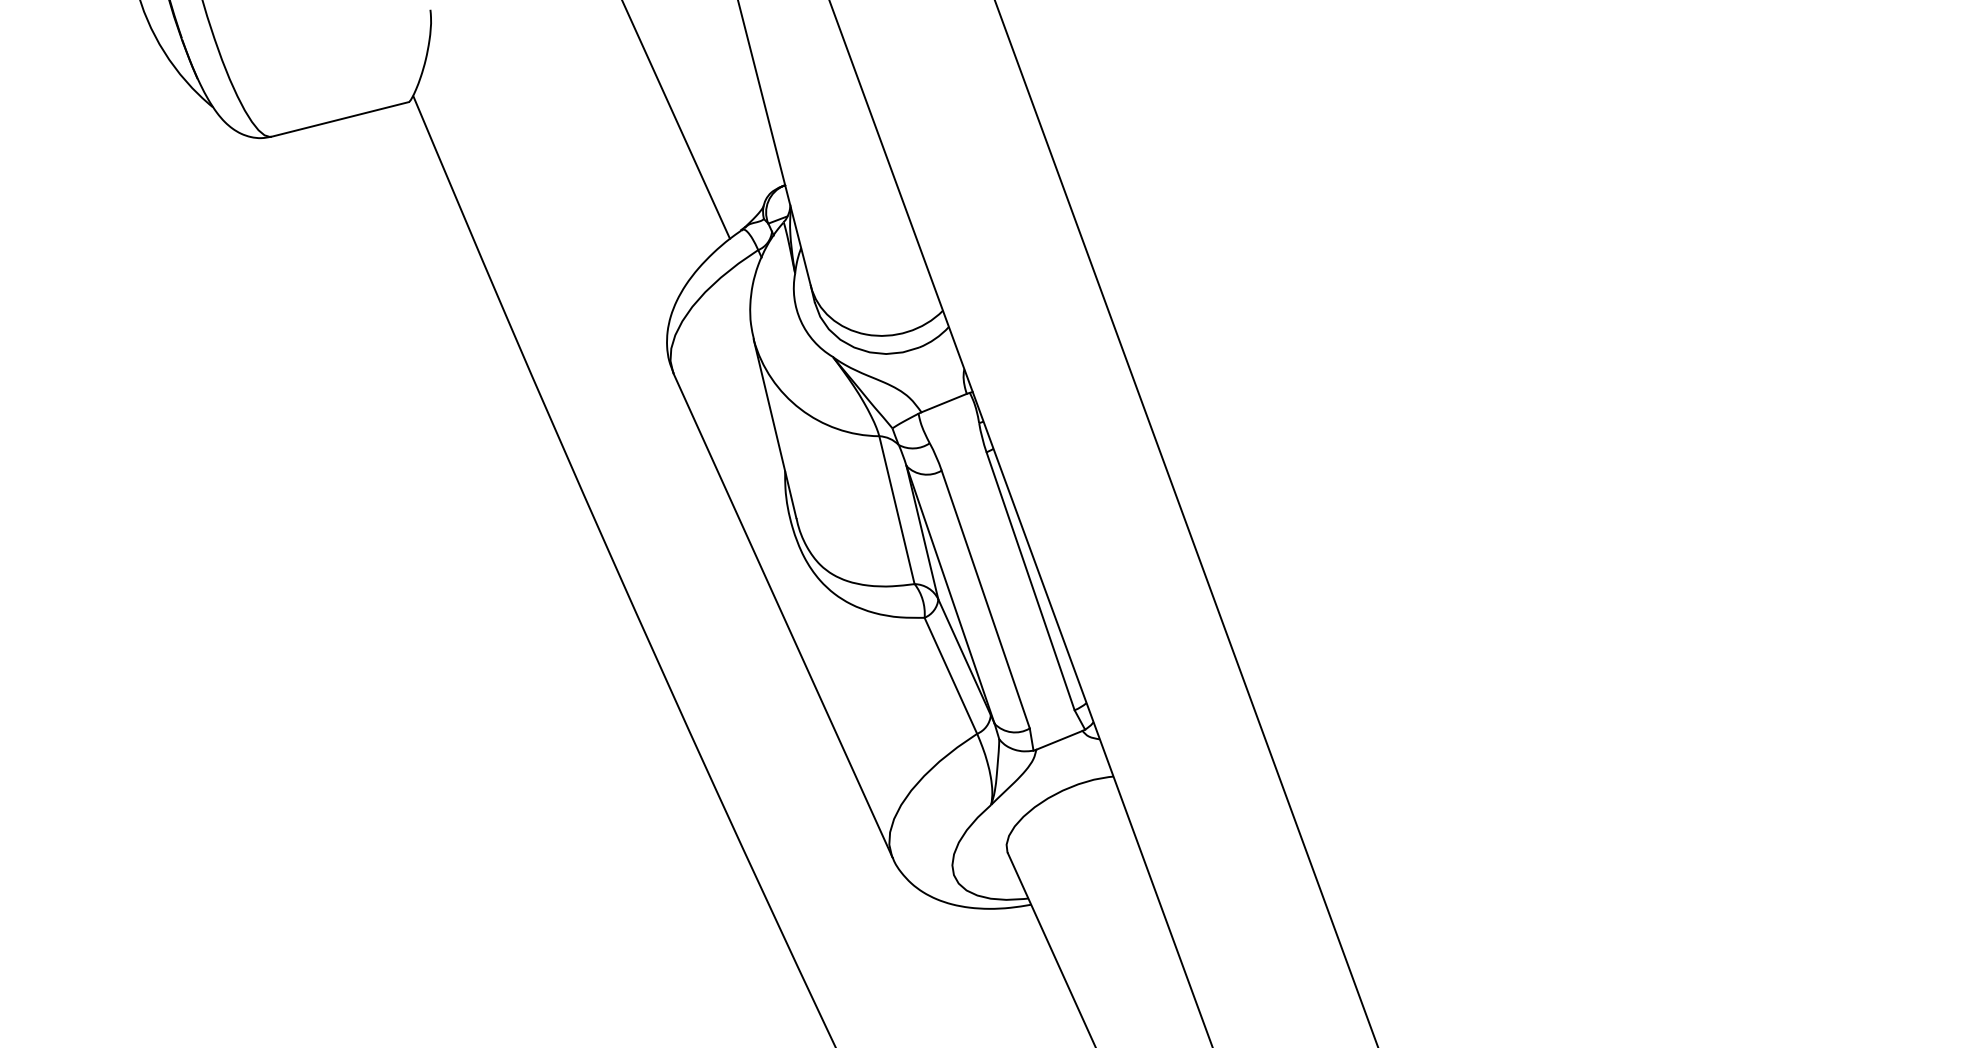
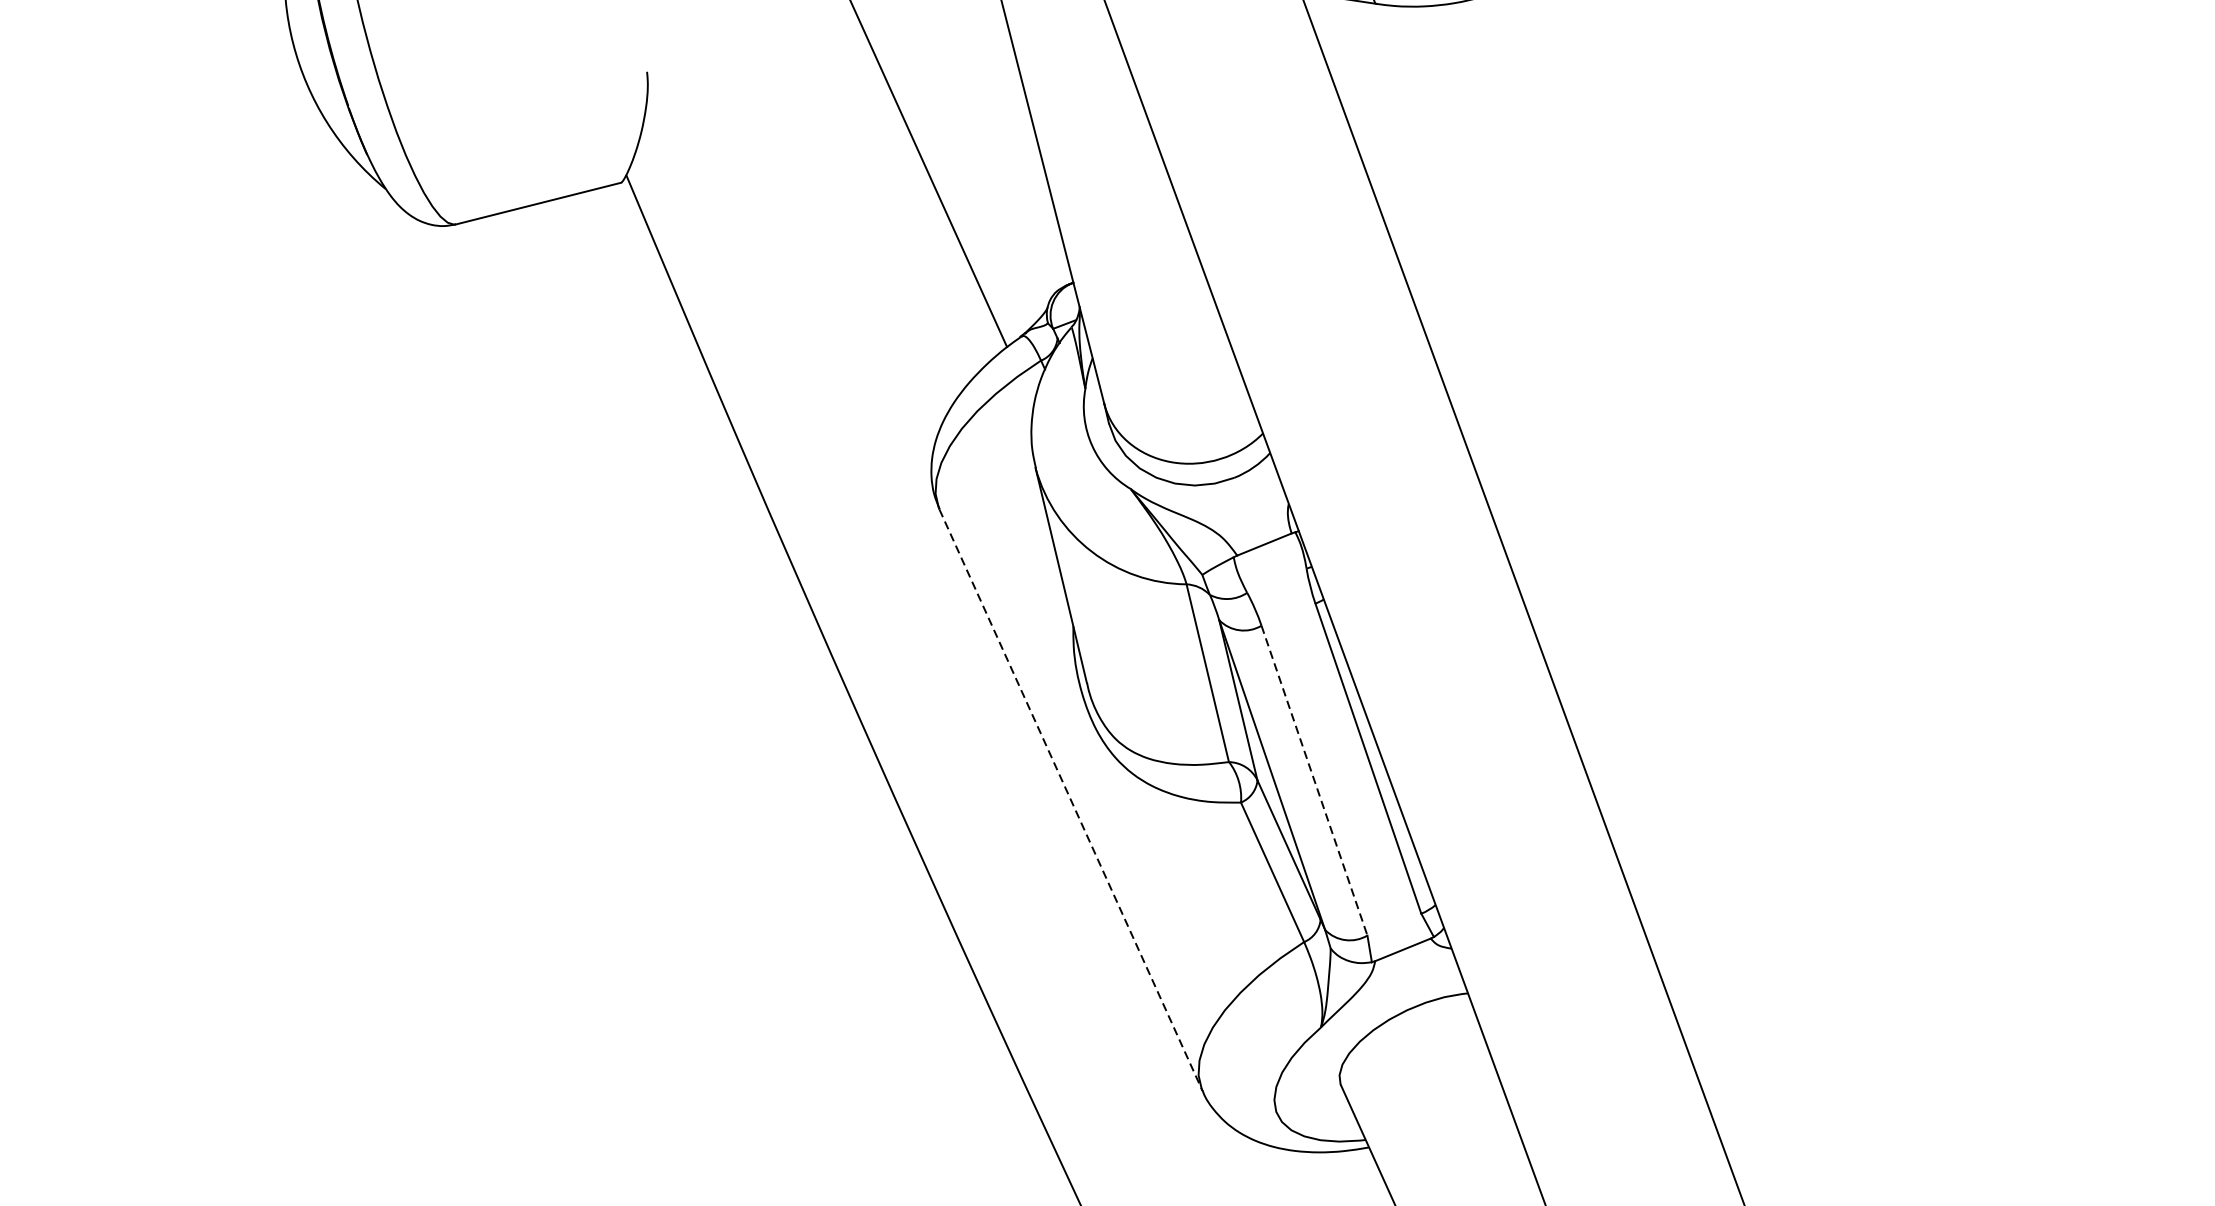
line: (985, 600) -> (1314, 781), solid -> dashed
line: (783, 616) -> (1071, 801), solid -> dashed

